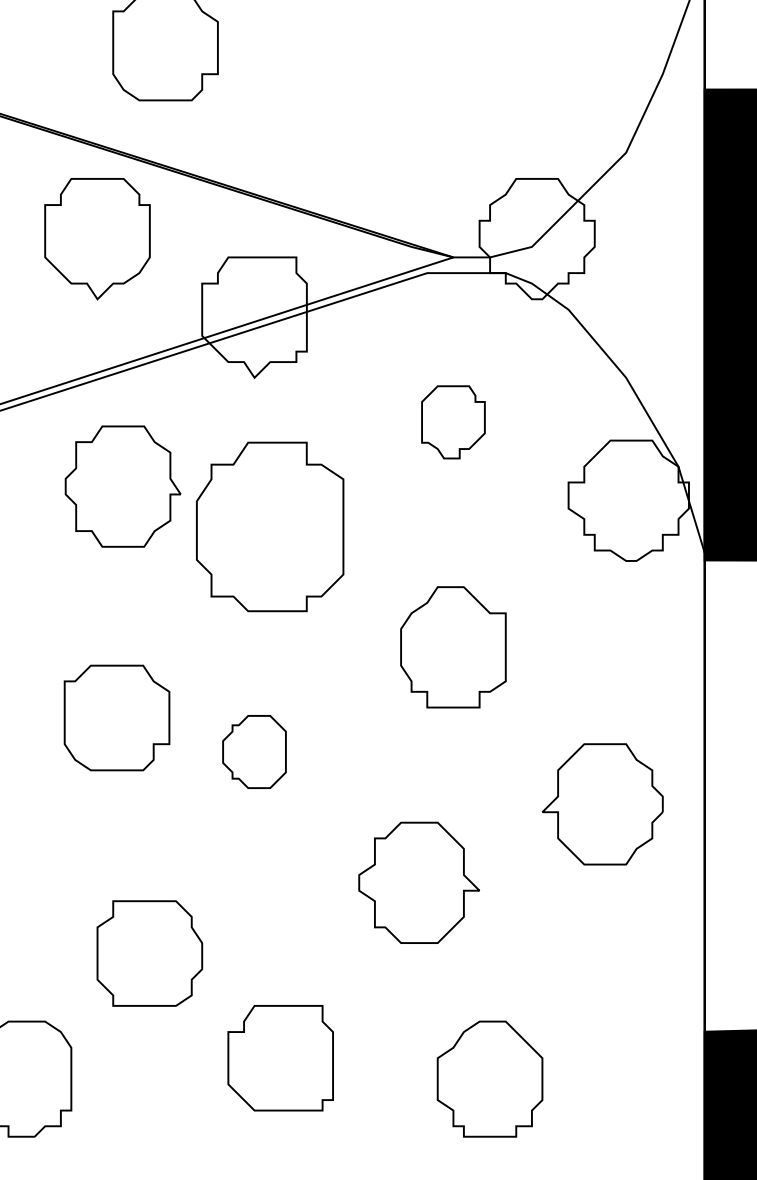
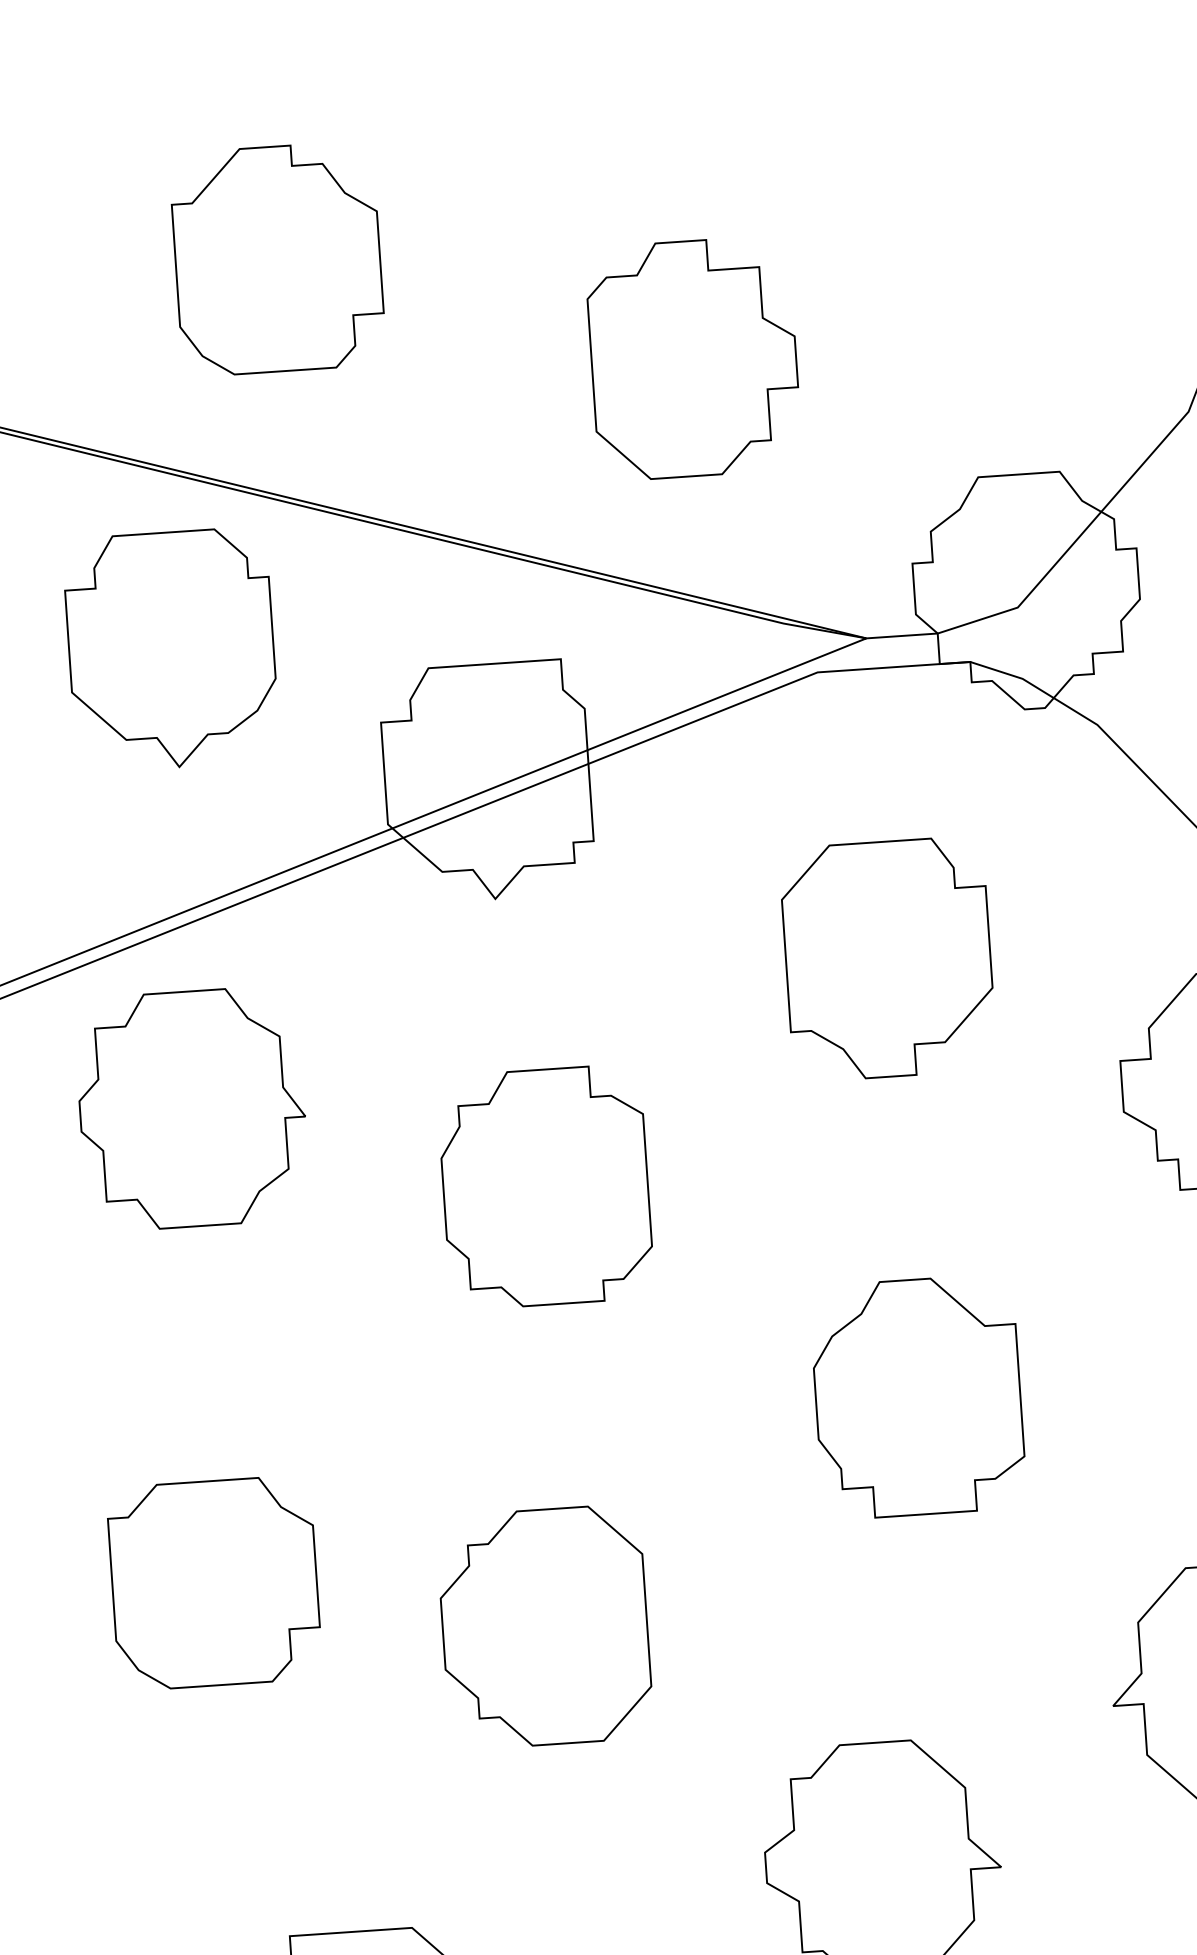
part: (374, 108) -> (693, 359), added
part: (453, 422) -> (888, 959), size x1.67
part: (122, 486) -> (190, 1108), moved
part: (270, 526) -> (546, 1186), size x0.71
part: (116, 717) -> (213, 1582), moved
part: (254, 751) -> (544, 1626), size x1.67

